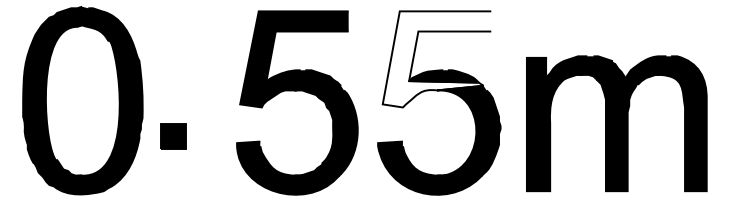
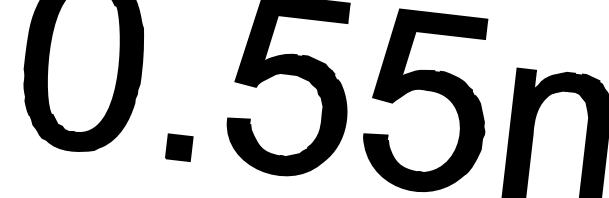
fill: (436, 59) -> (430, 60), added
part: (173, 136) -> (179, 147), moved

